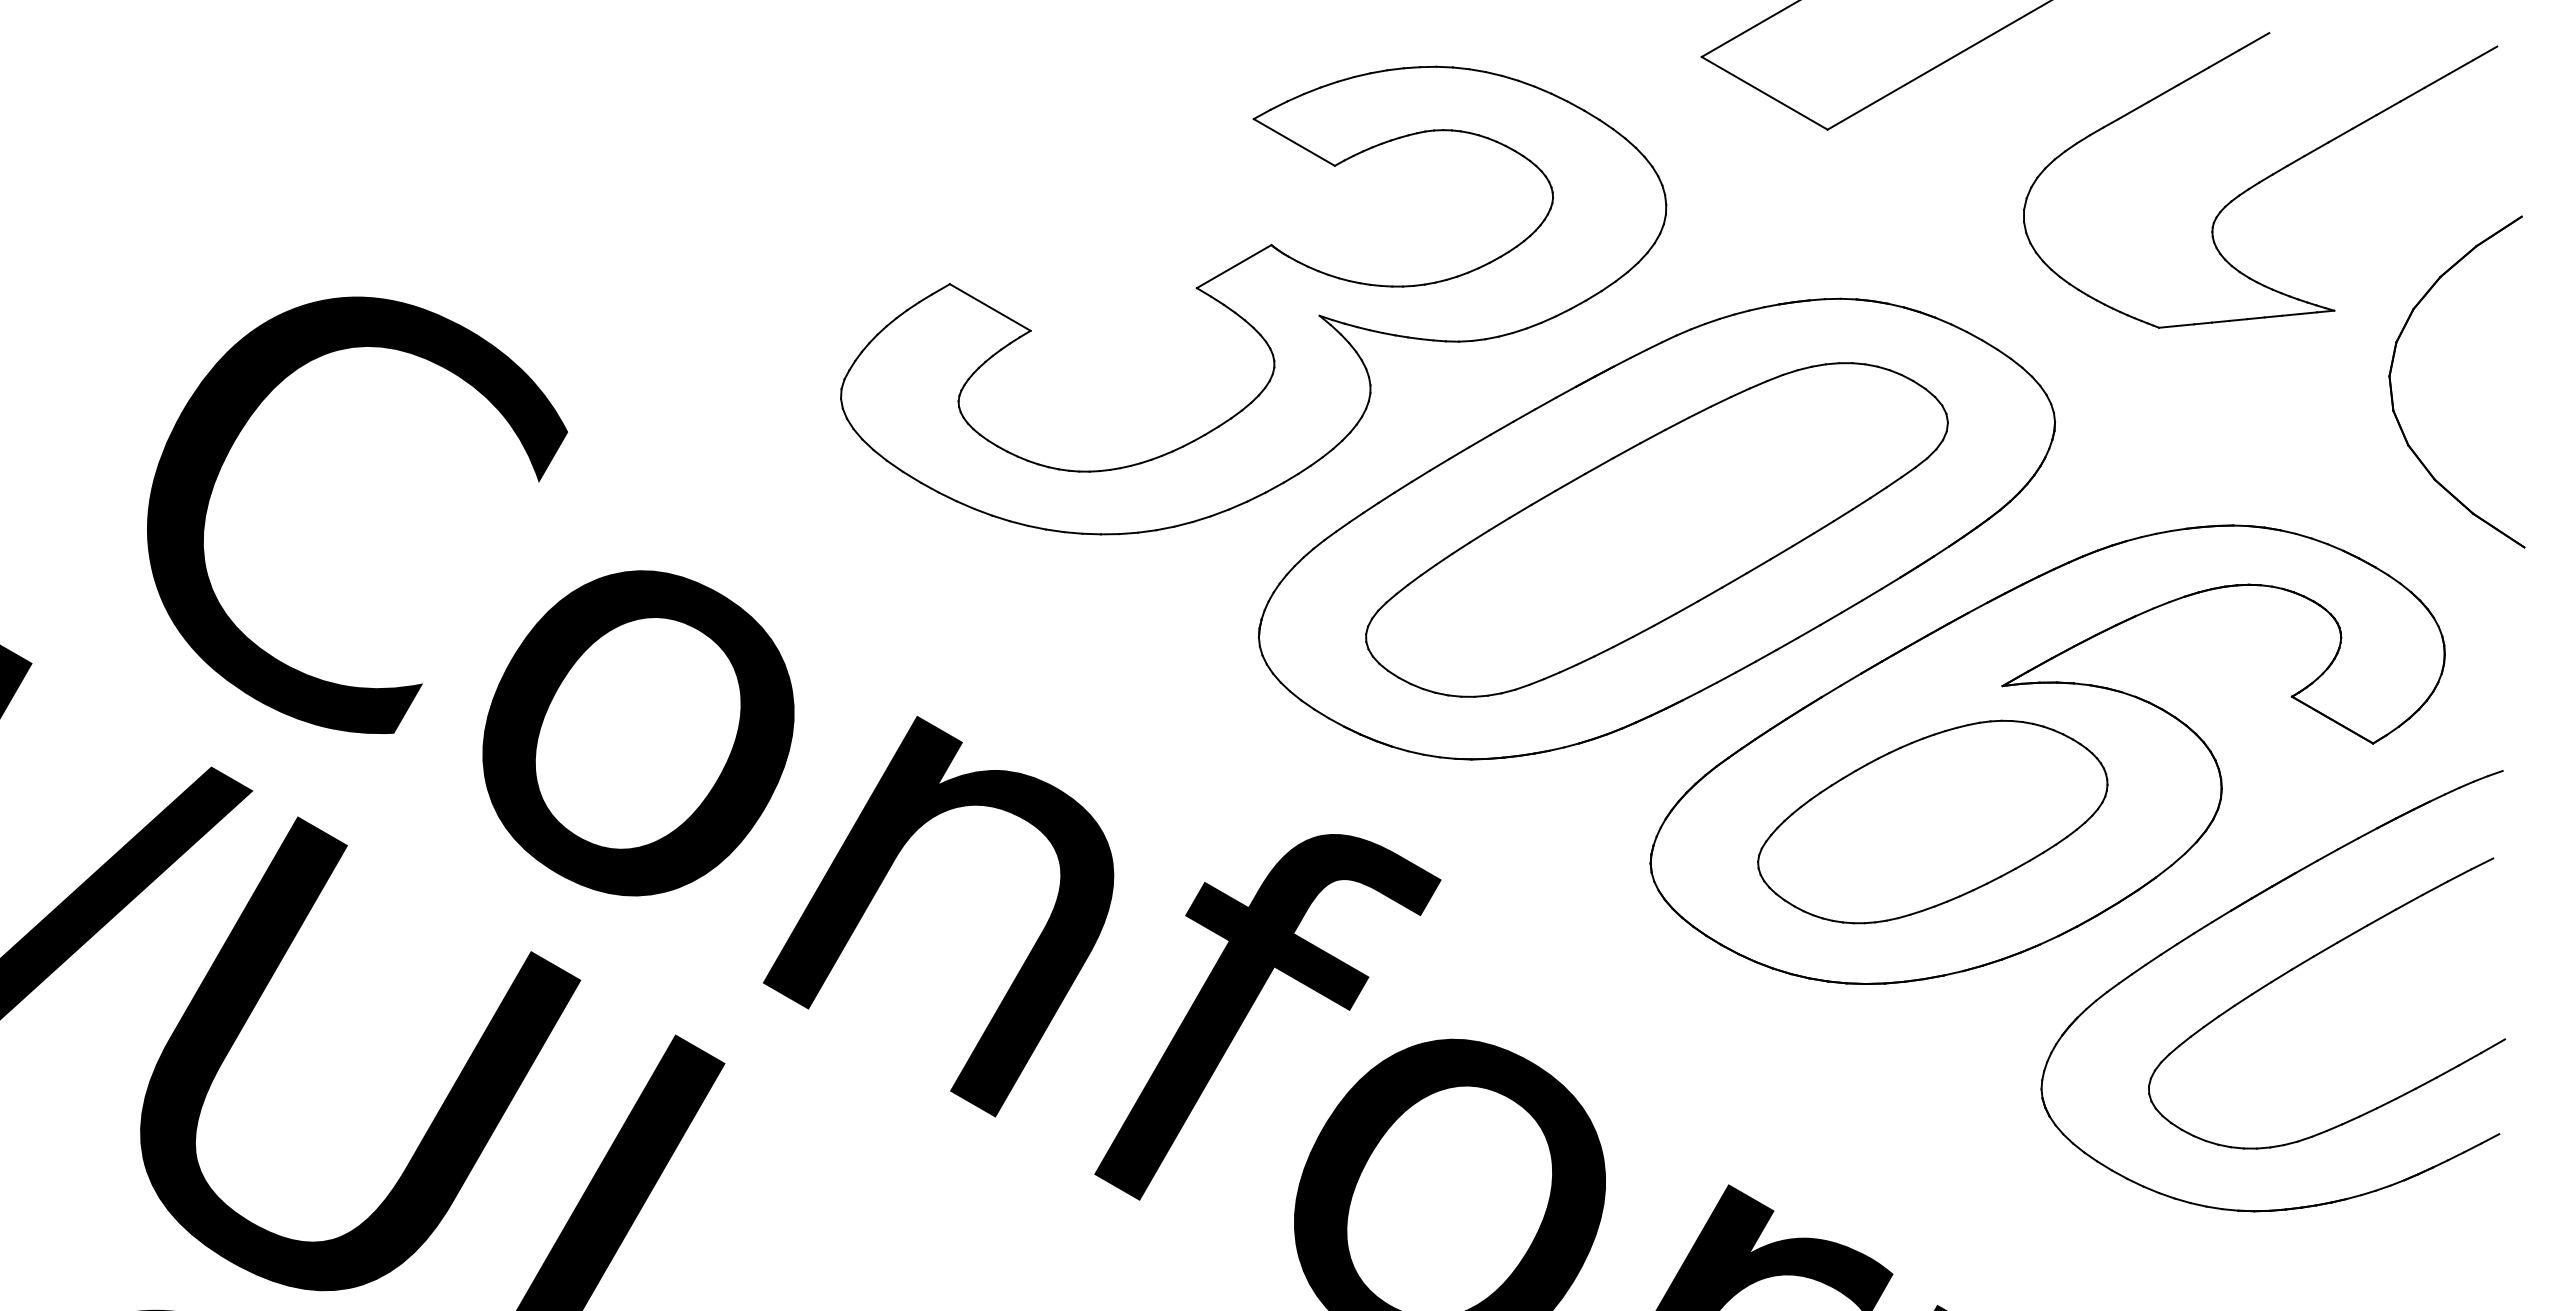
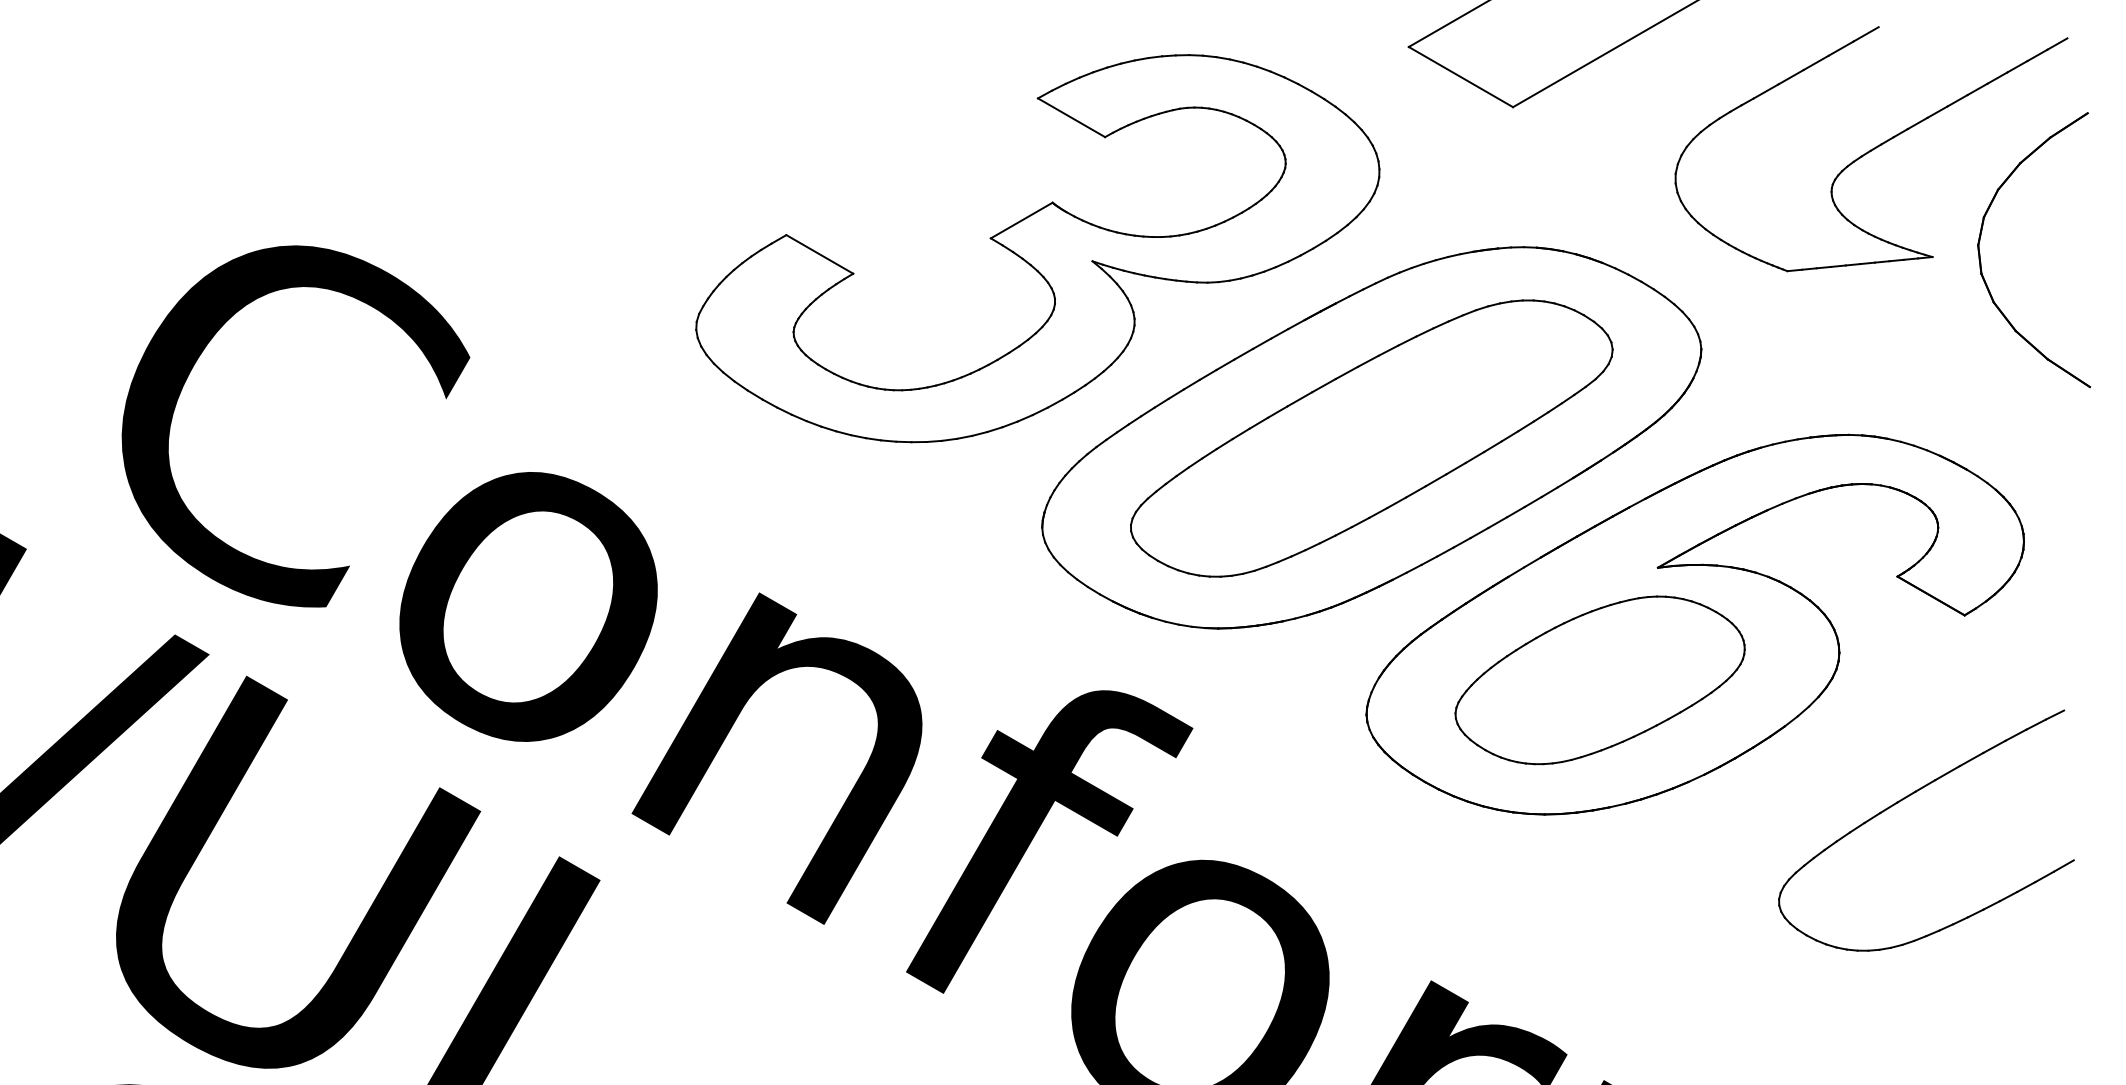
part: (2392, 386) -> (1980, 253), moved
part: (2226, 915) -> (1843, 757), removed

